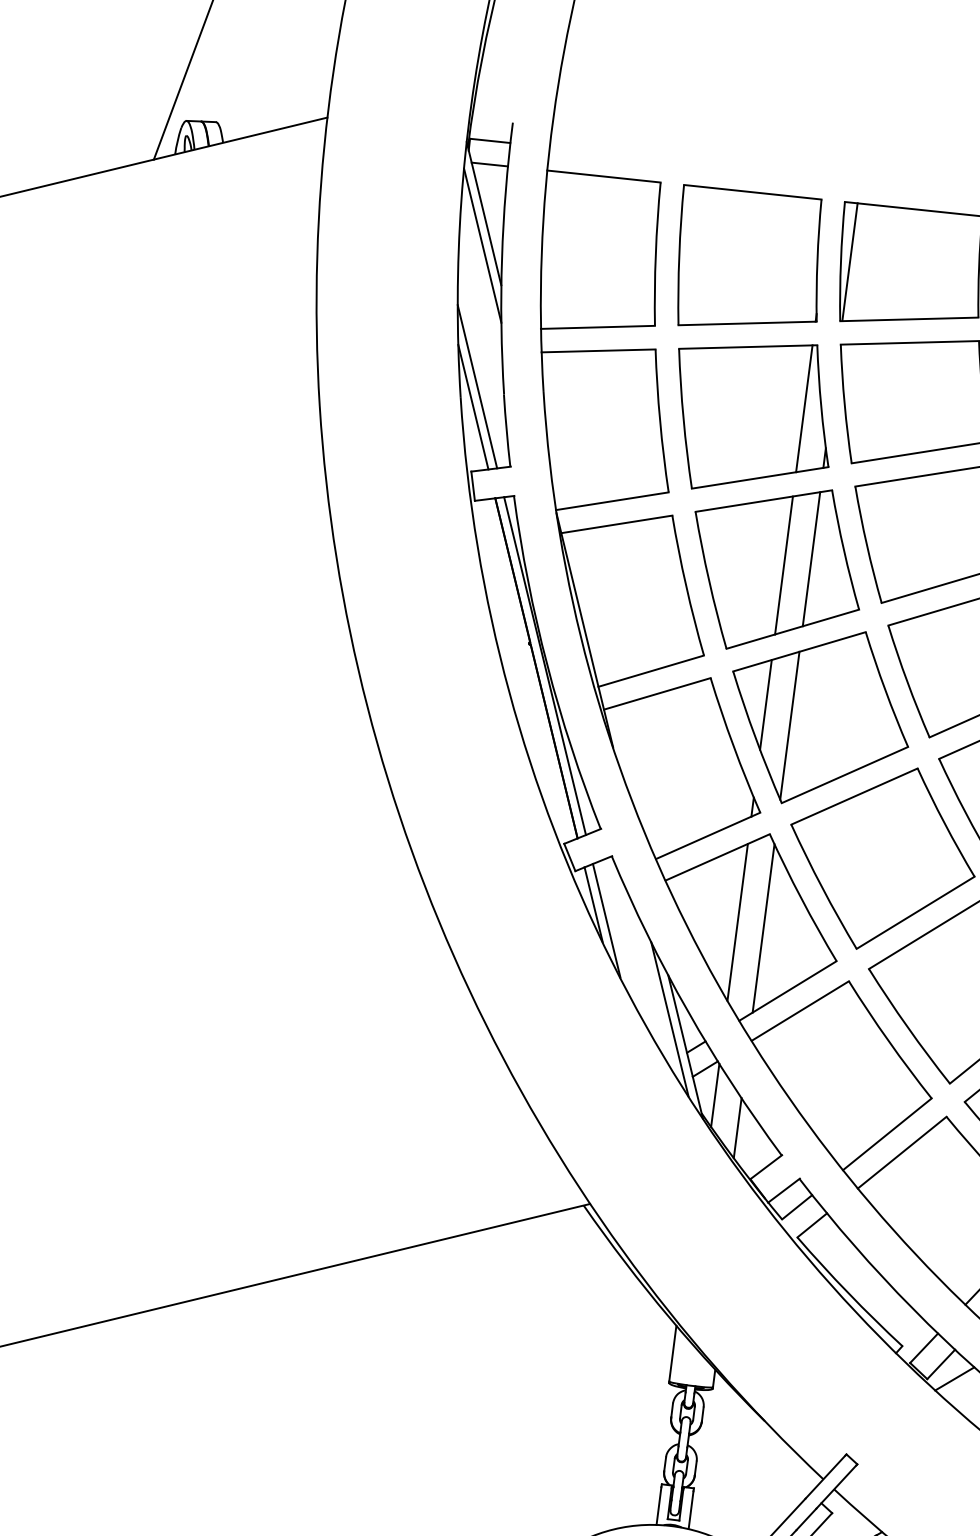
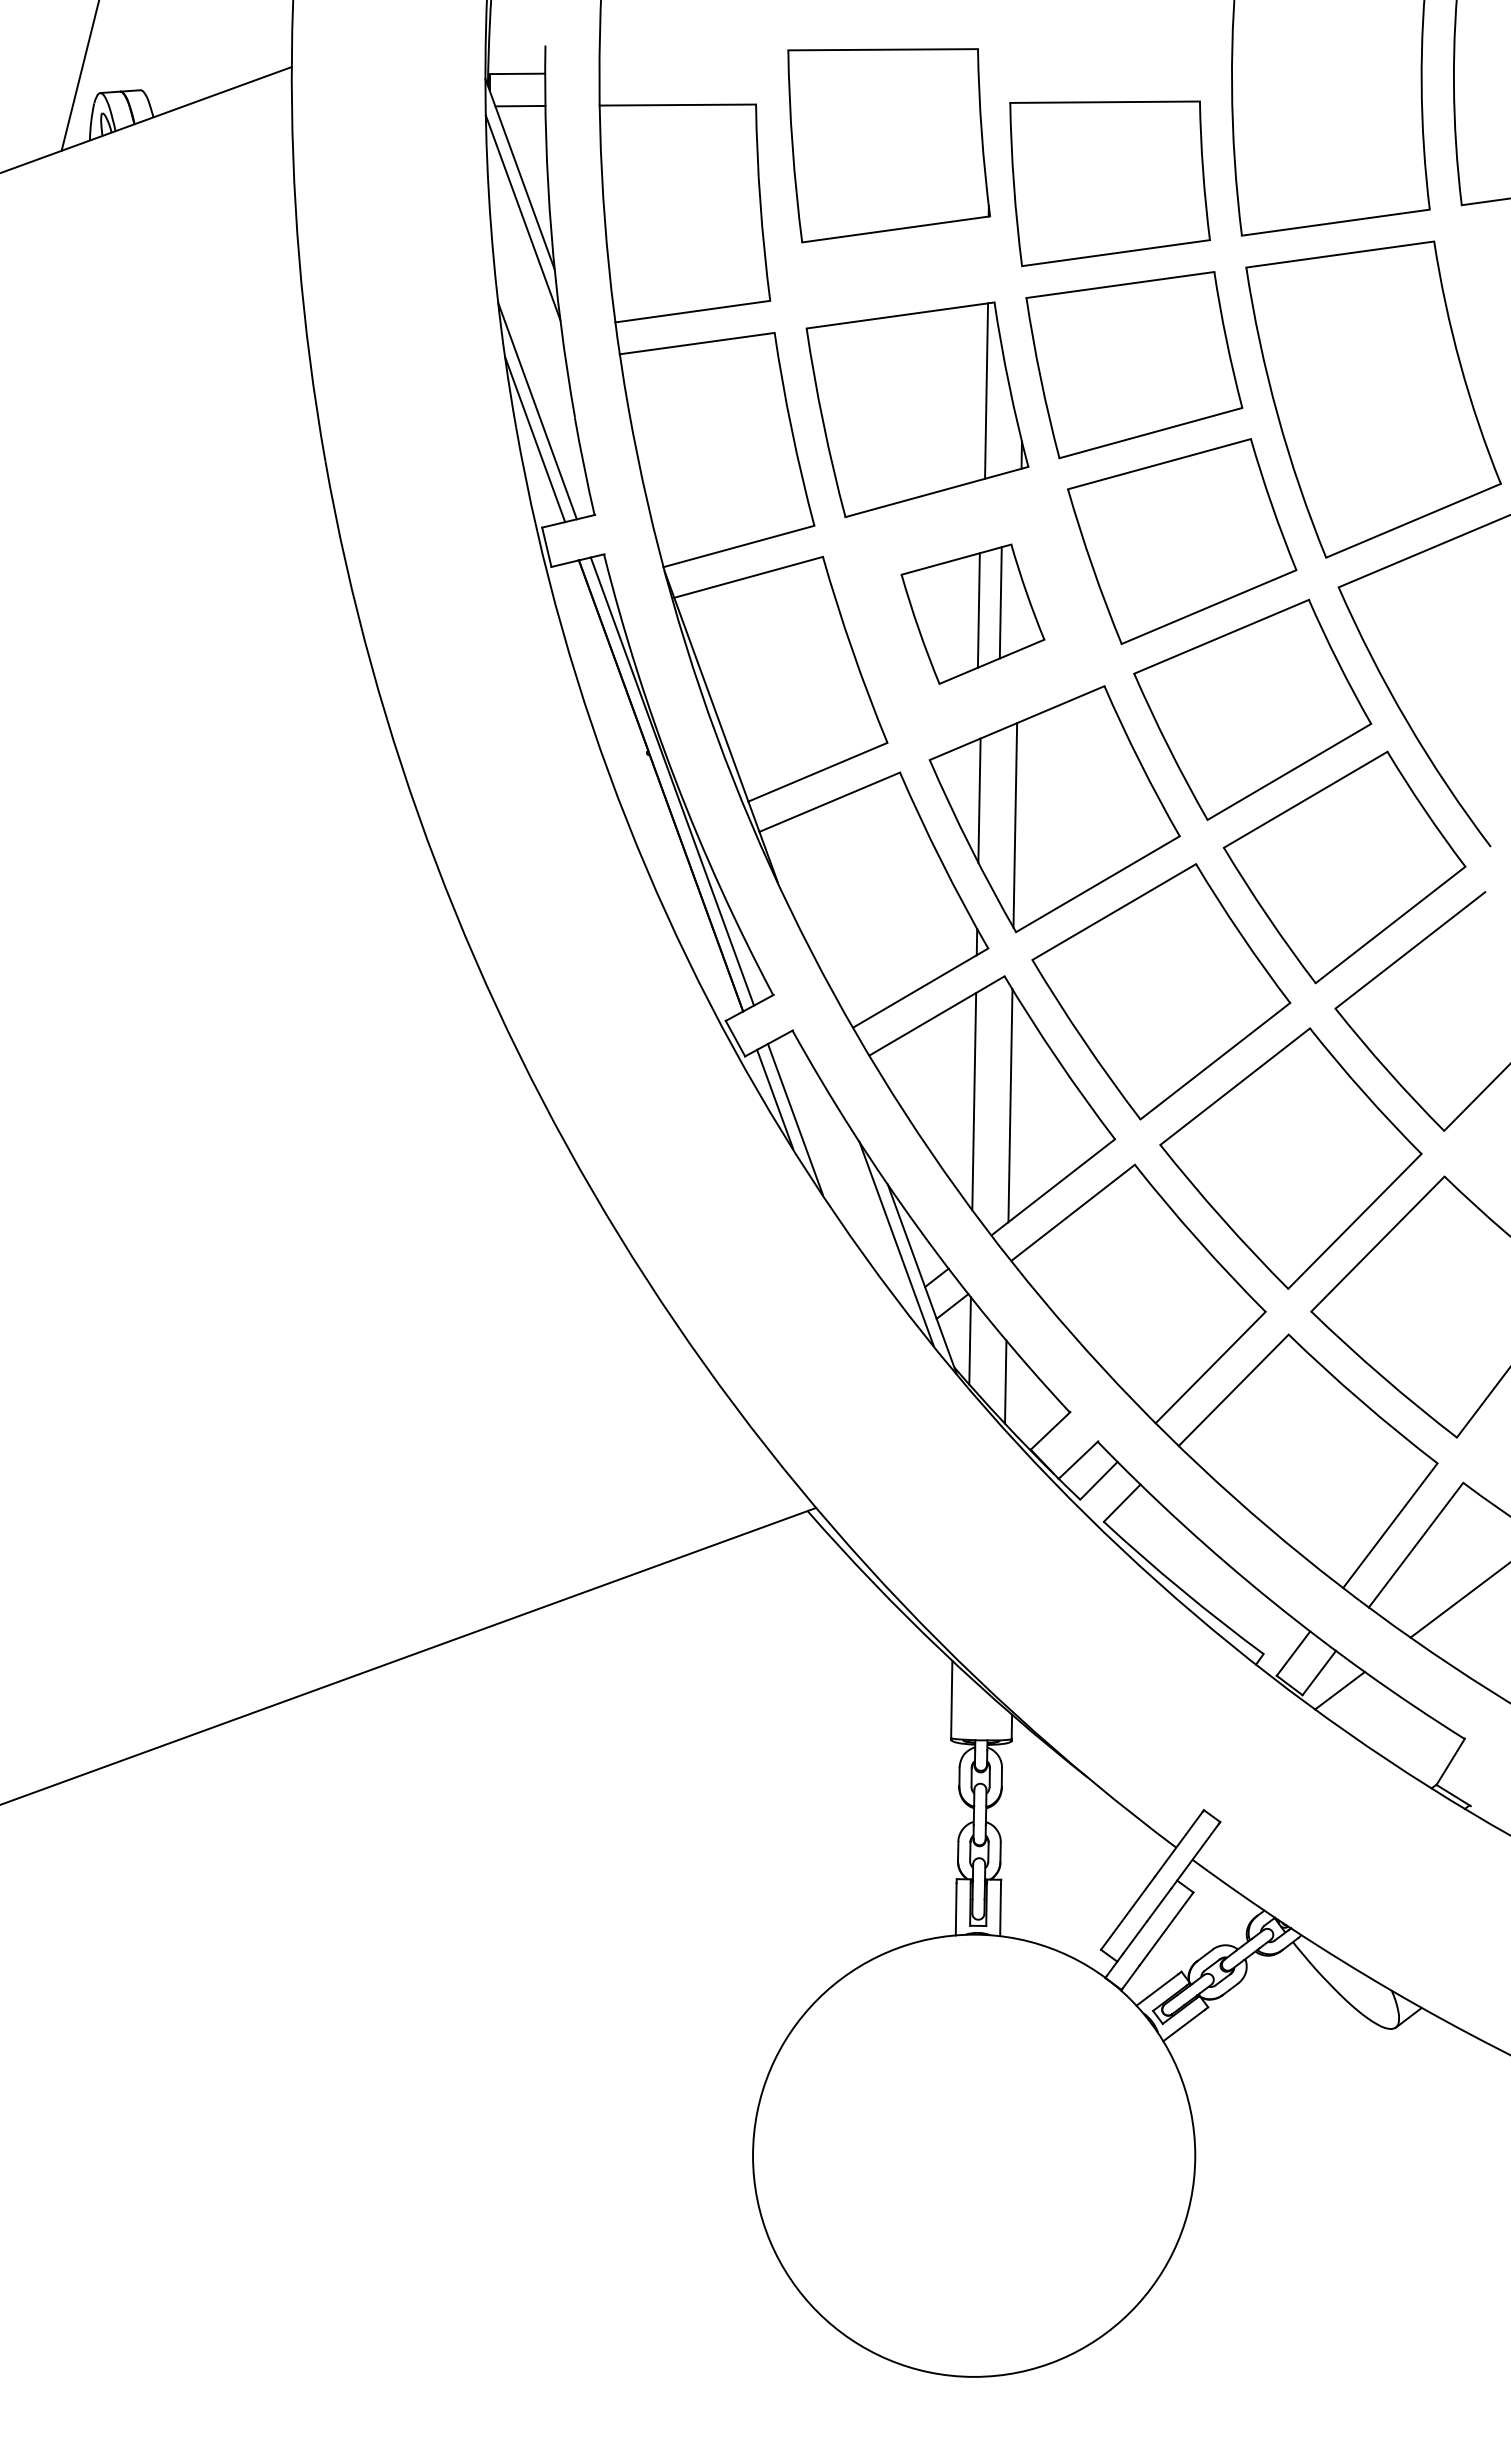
line: (849, 261) -> (1025, 183), removed
part: (748, 262) -> (888, 145), moved
part: (776, 569) -> (972, 614), size x0.6

